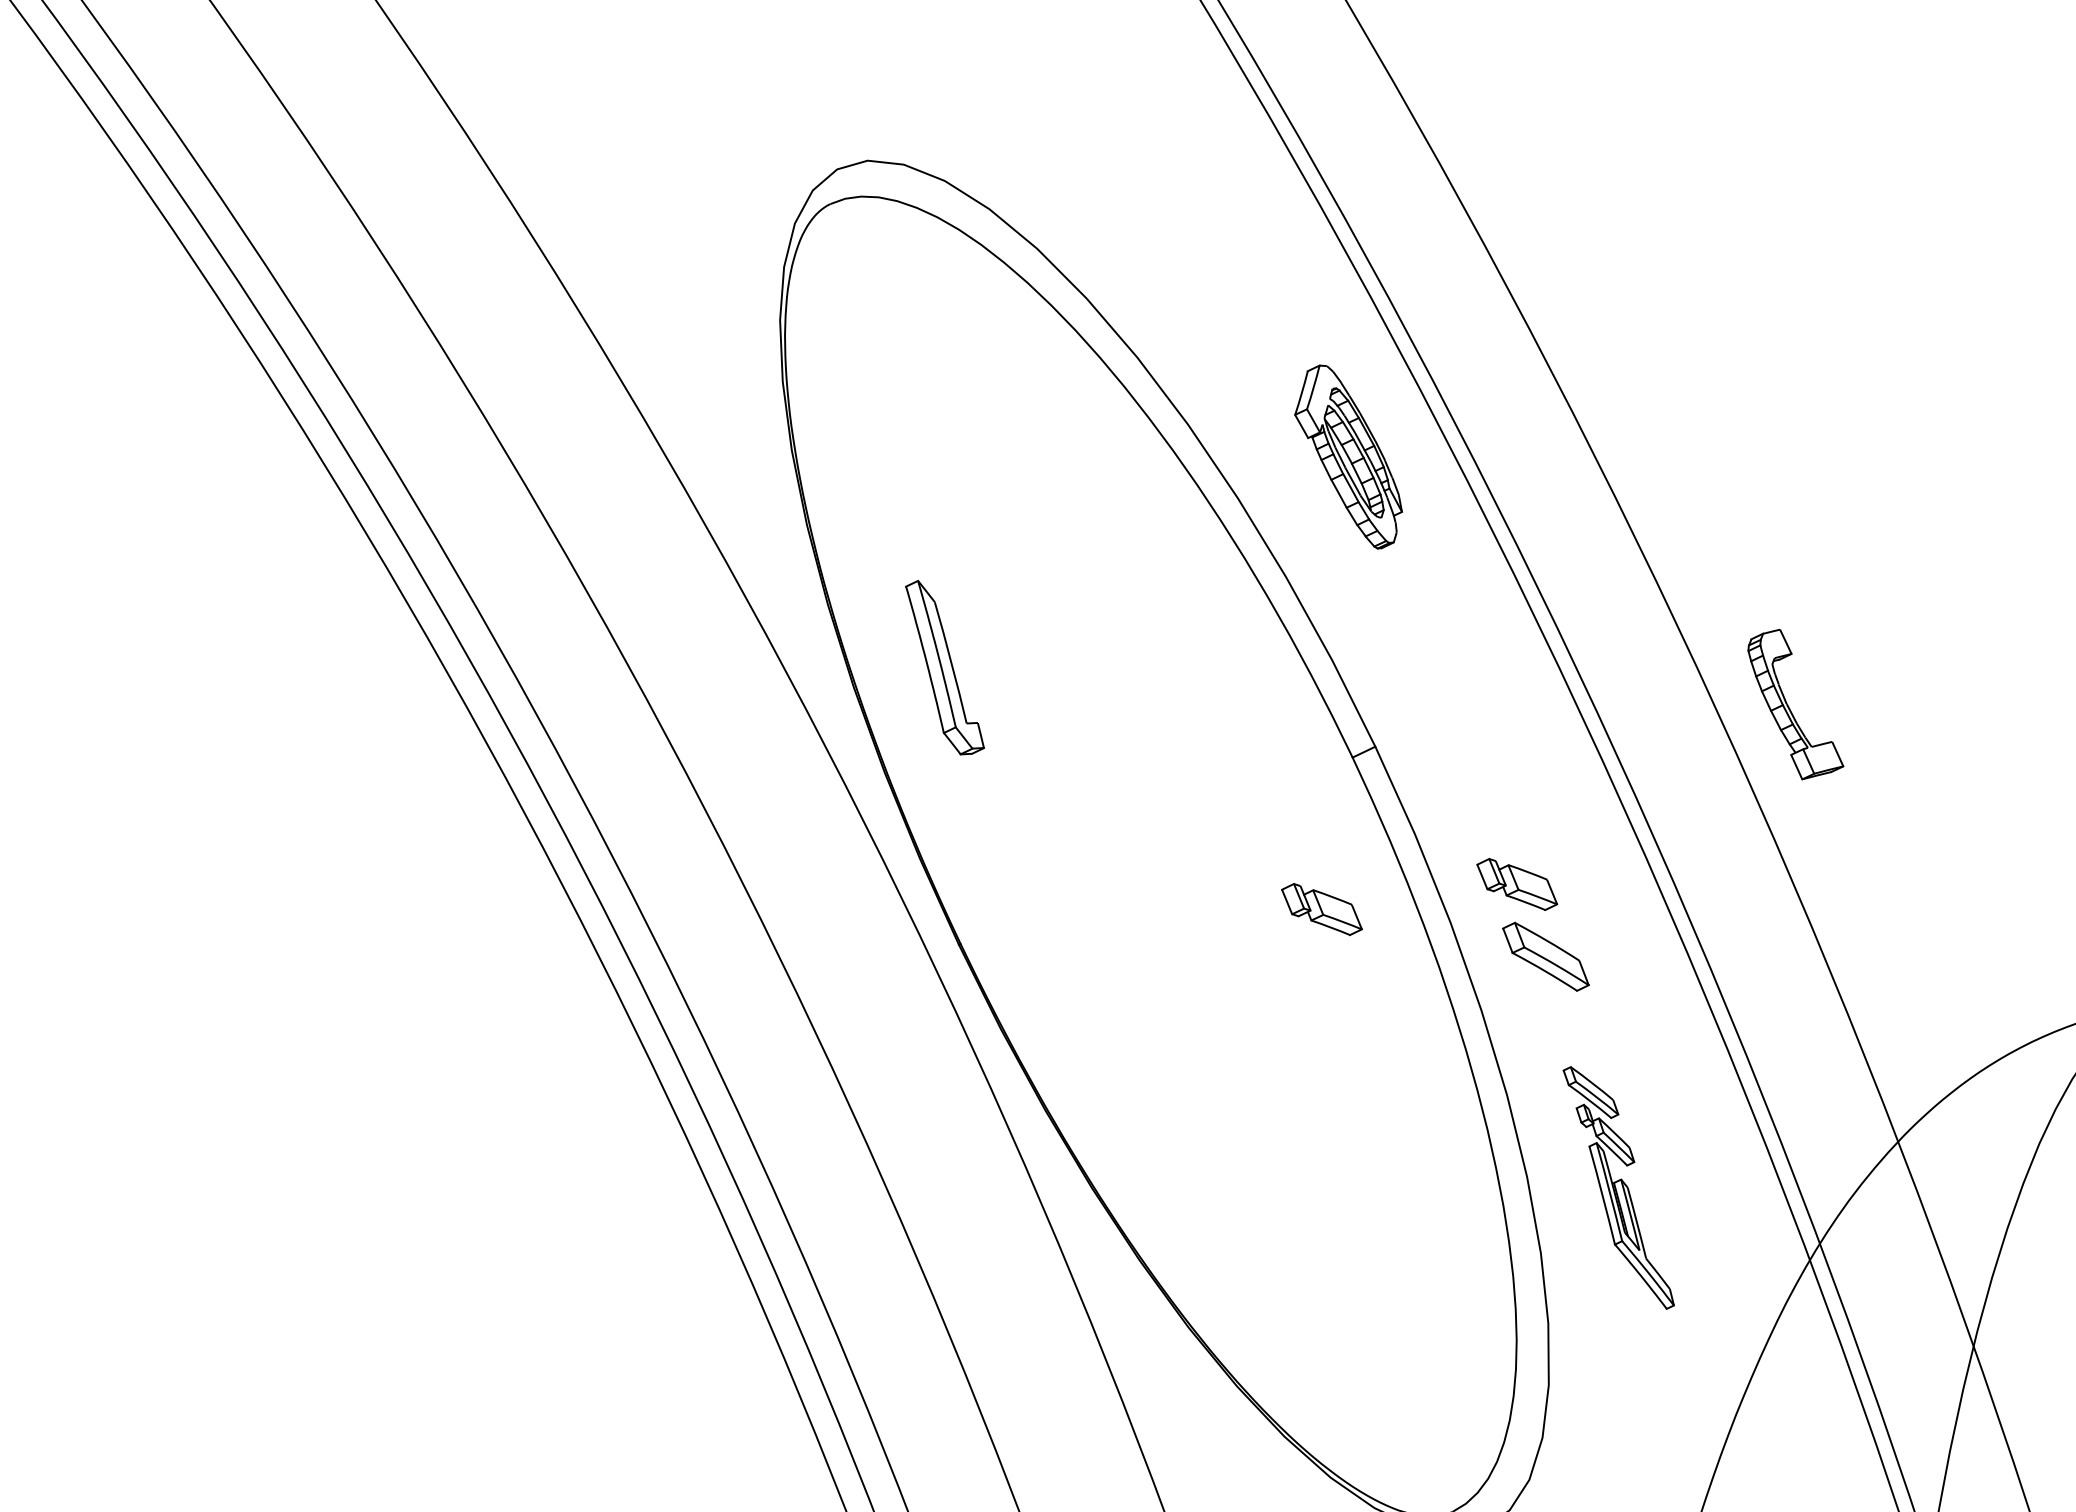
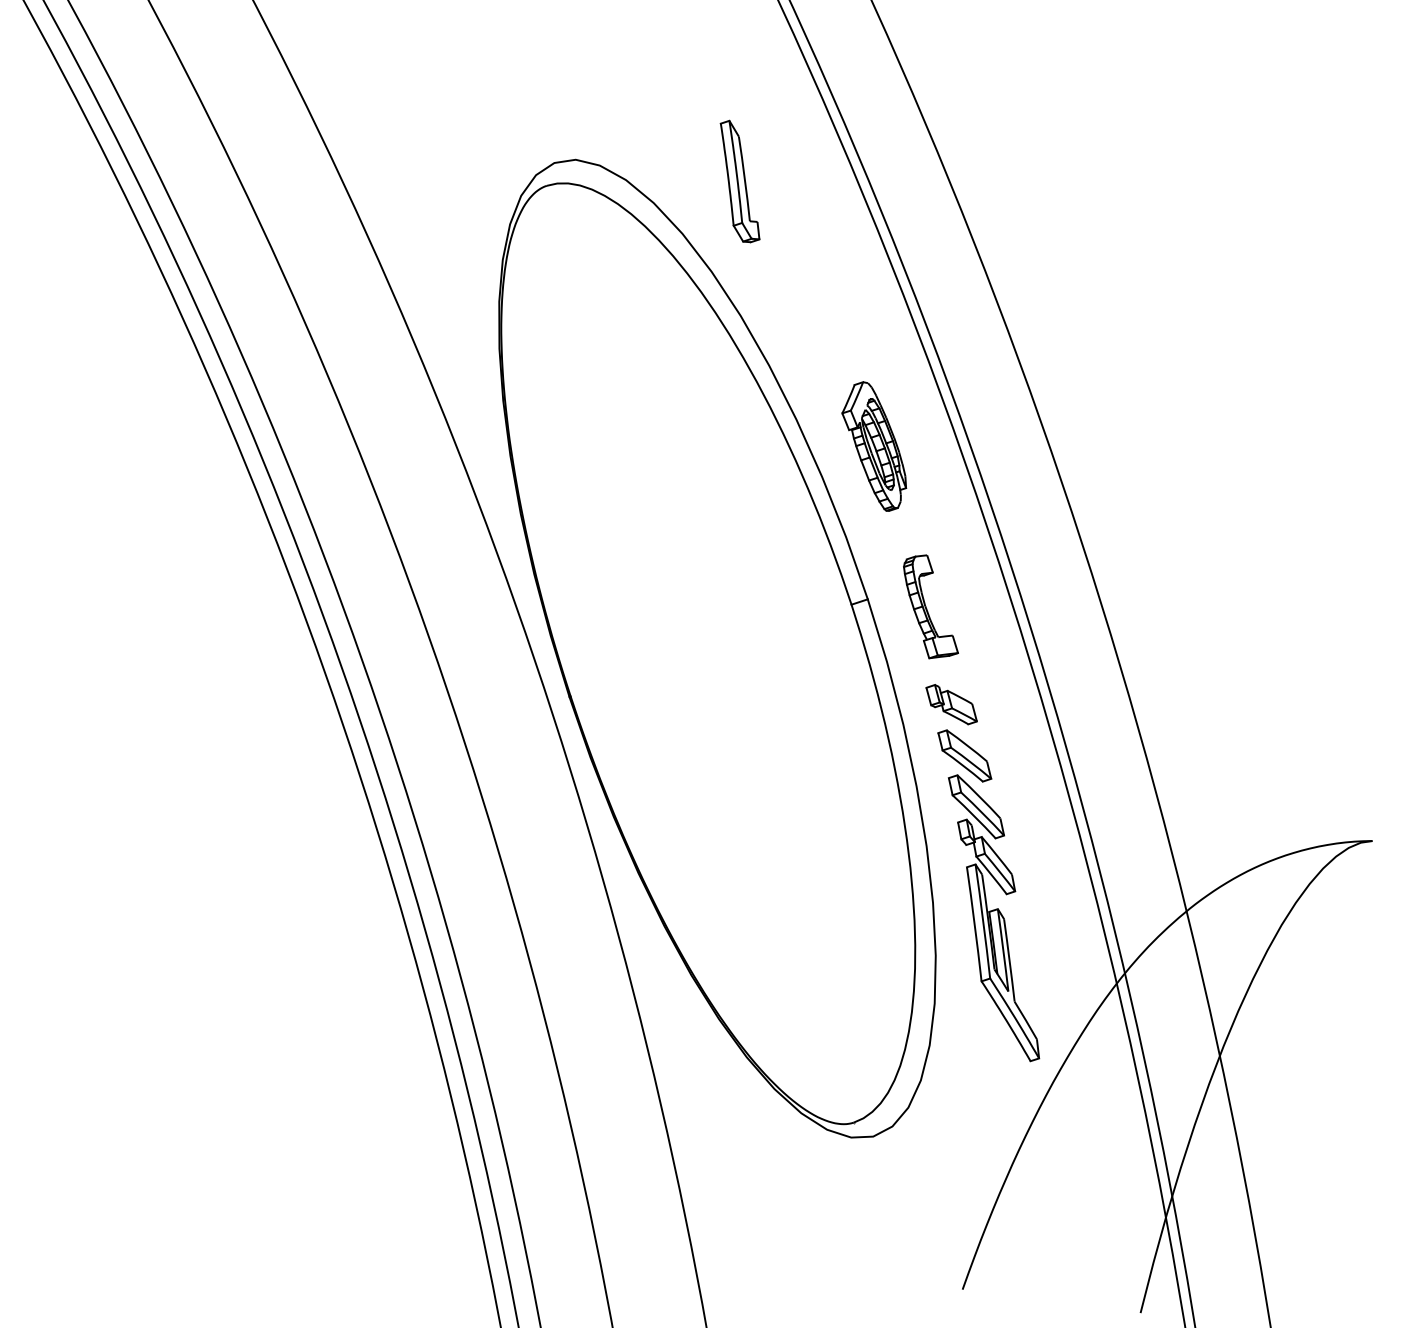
part: (1348, 457) -> (874, 446), moved
part: (944, 667) -> (739, 181), moved
part: (1794, 703) -> (930, 606), moved
part: (1321, 909) -> (817, 704), removed
part: (1618, 1188) -> (993, 918), size x1.67

